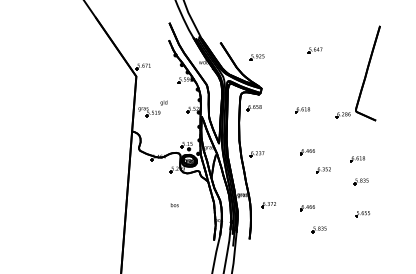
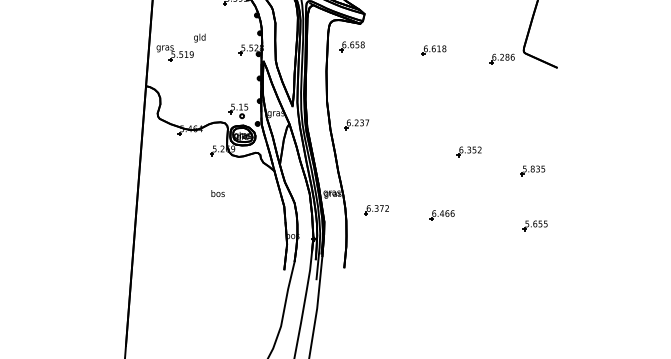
part: (307, 152) -> (441, 121), removed
part: (357, 159) -> (526, 133), removed
text: (174, 205) -> (217, 194), moved
part: (318, 229) -> (460, 251), removed

